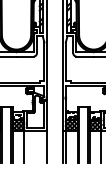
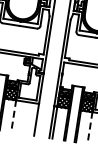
line: (24, 147) -> (13, 117), solid -> dashed
line: (101, 147) -> (89, 128), solid -> dashed

